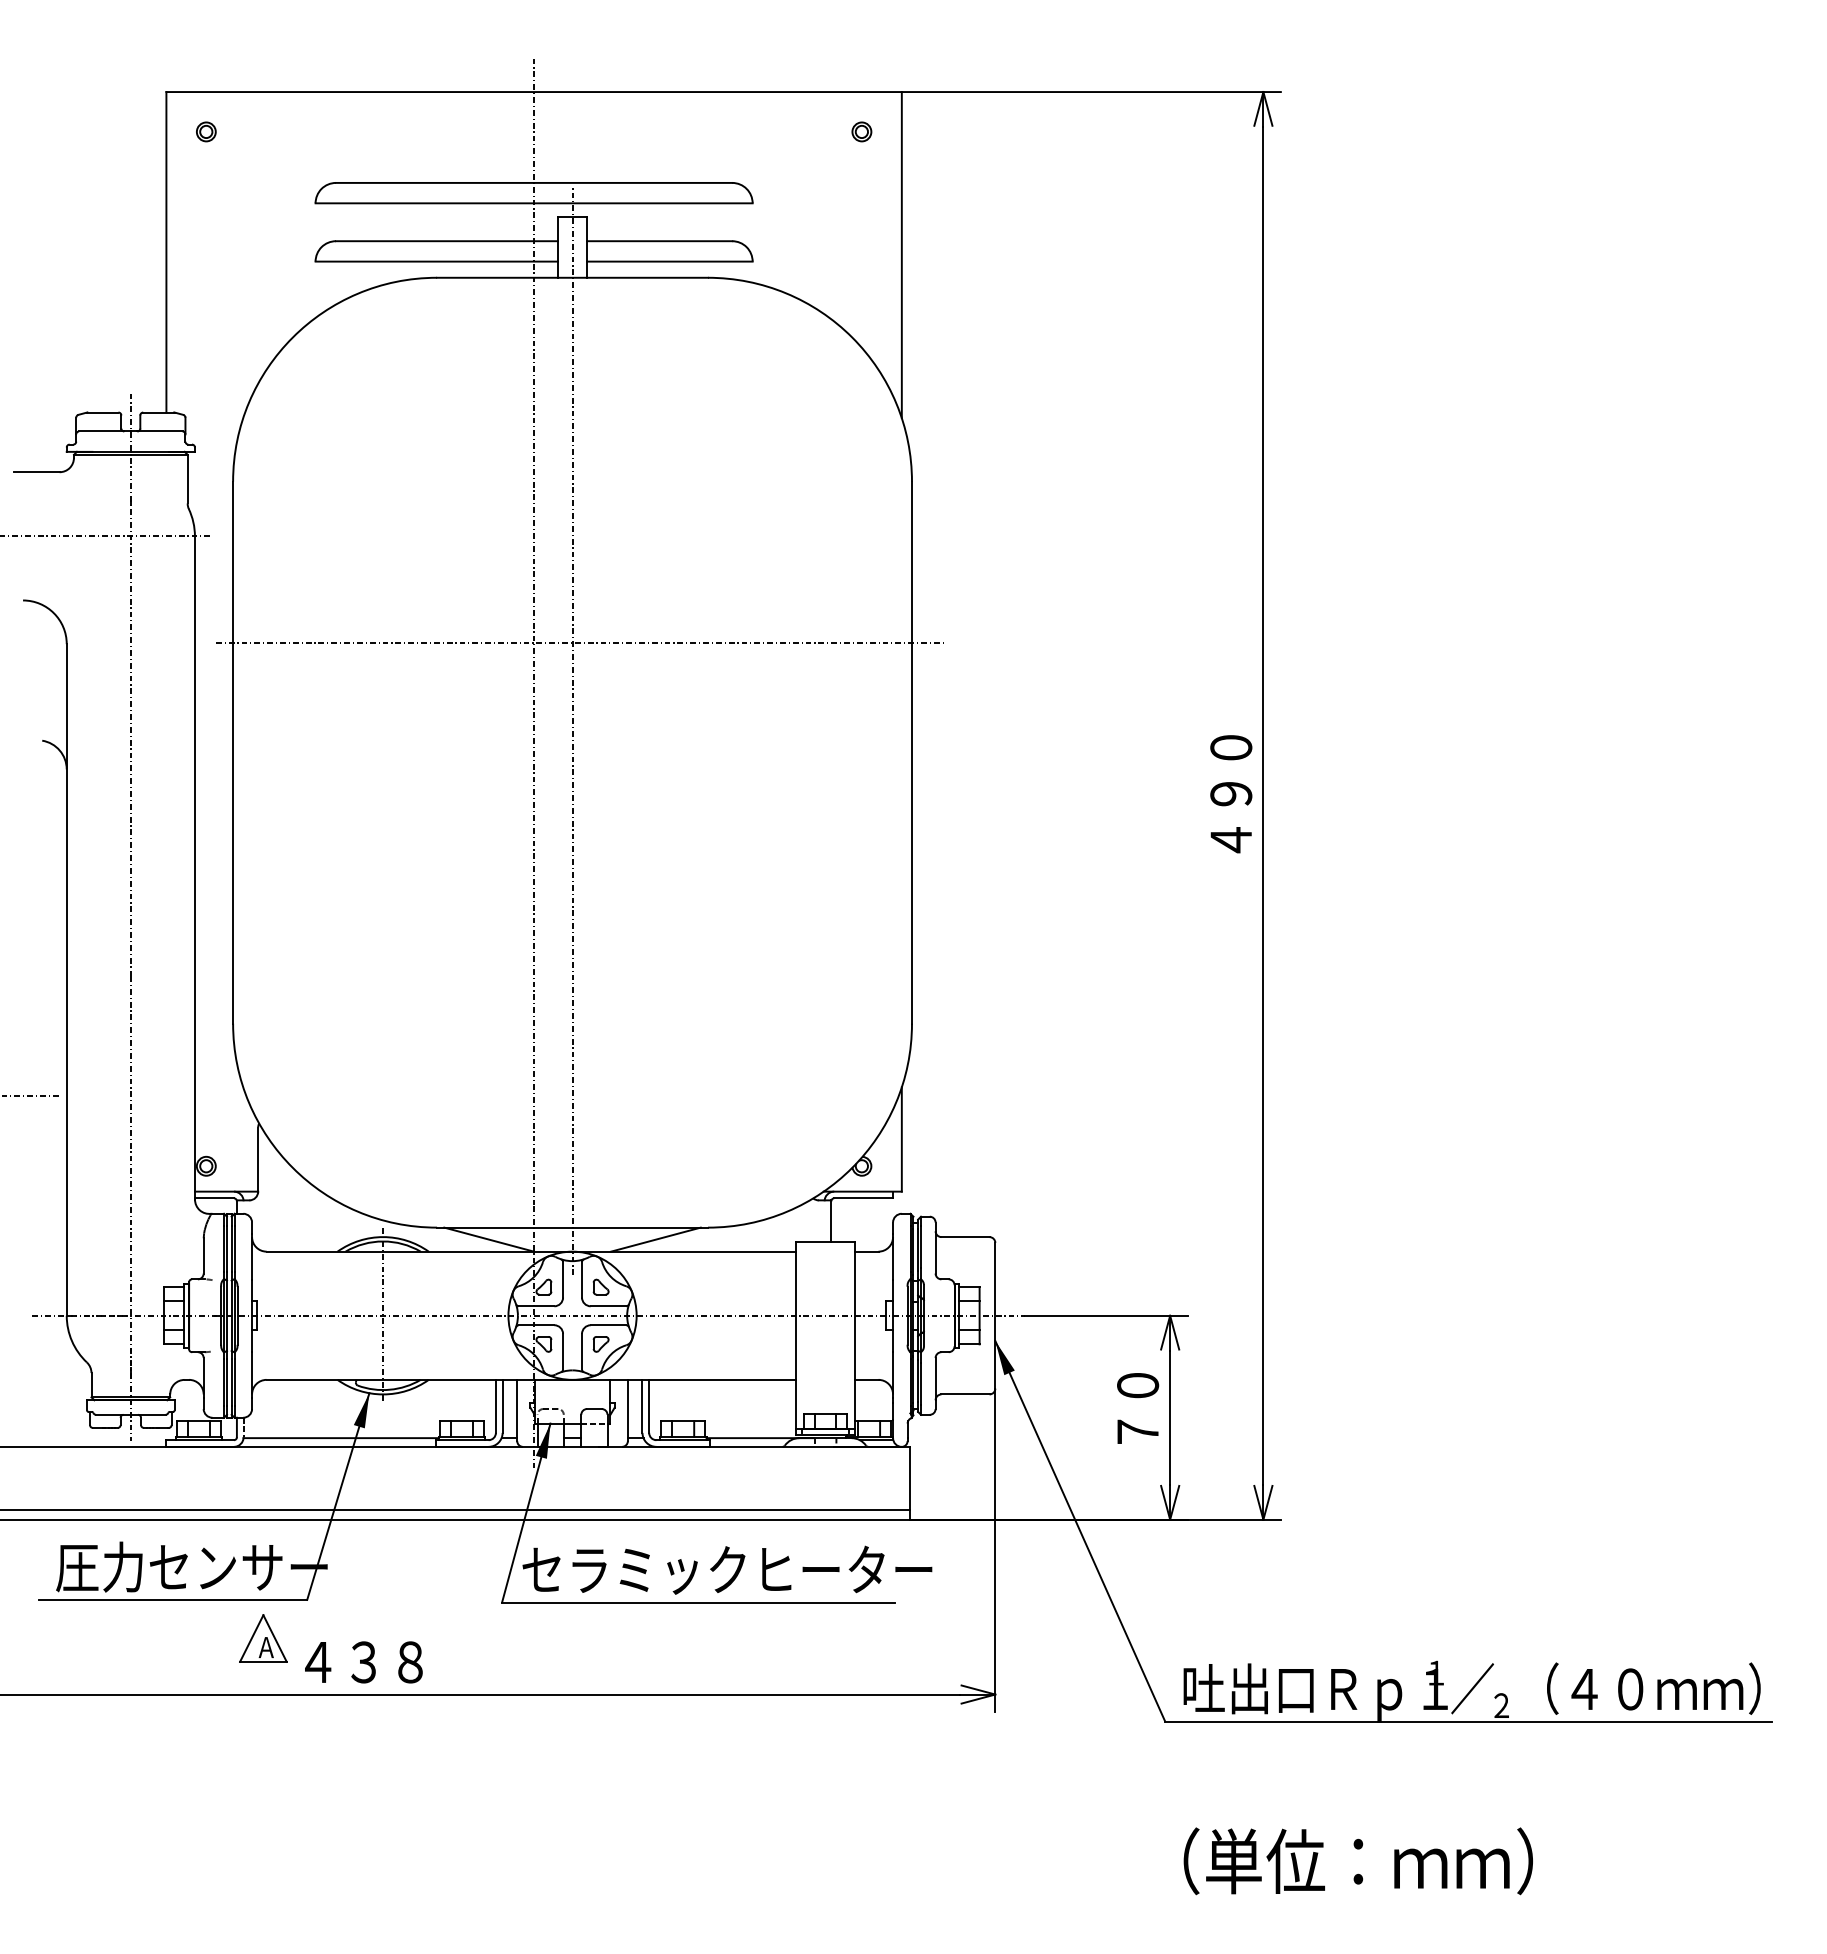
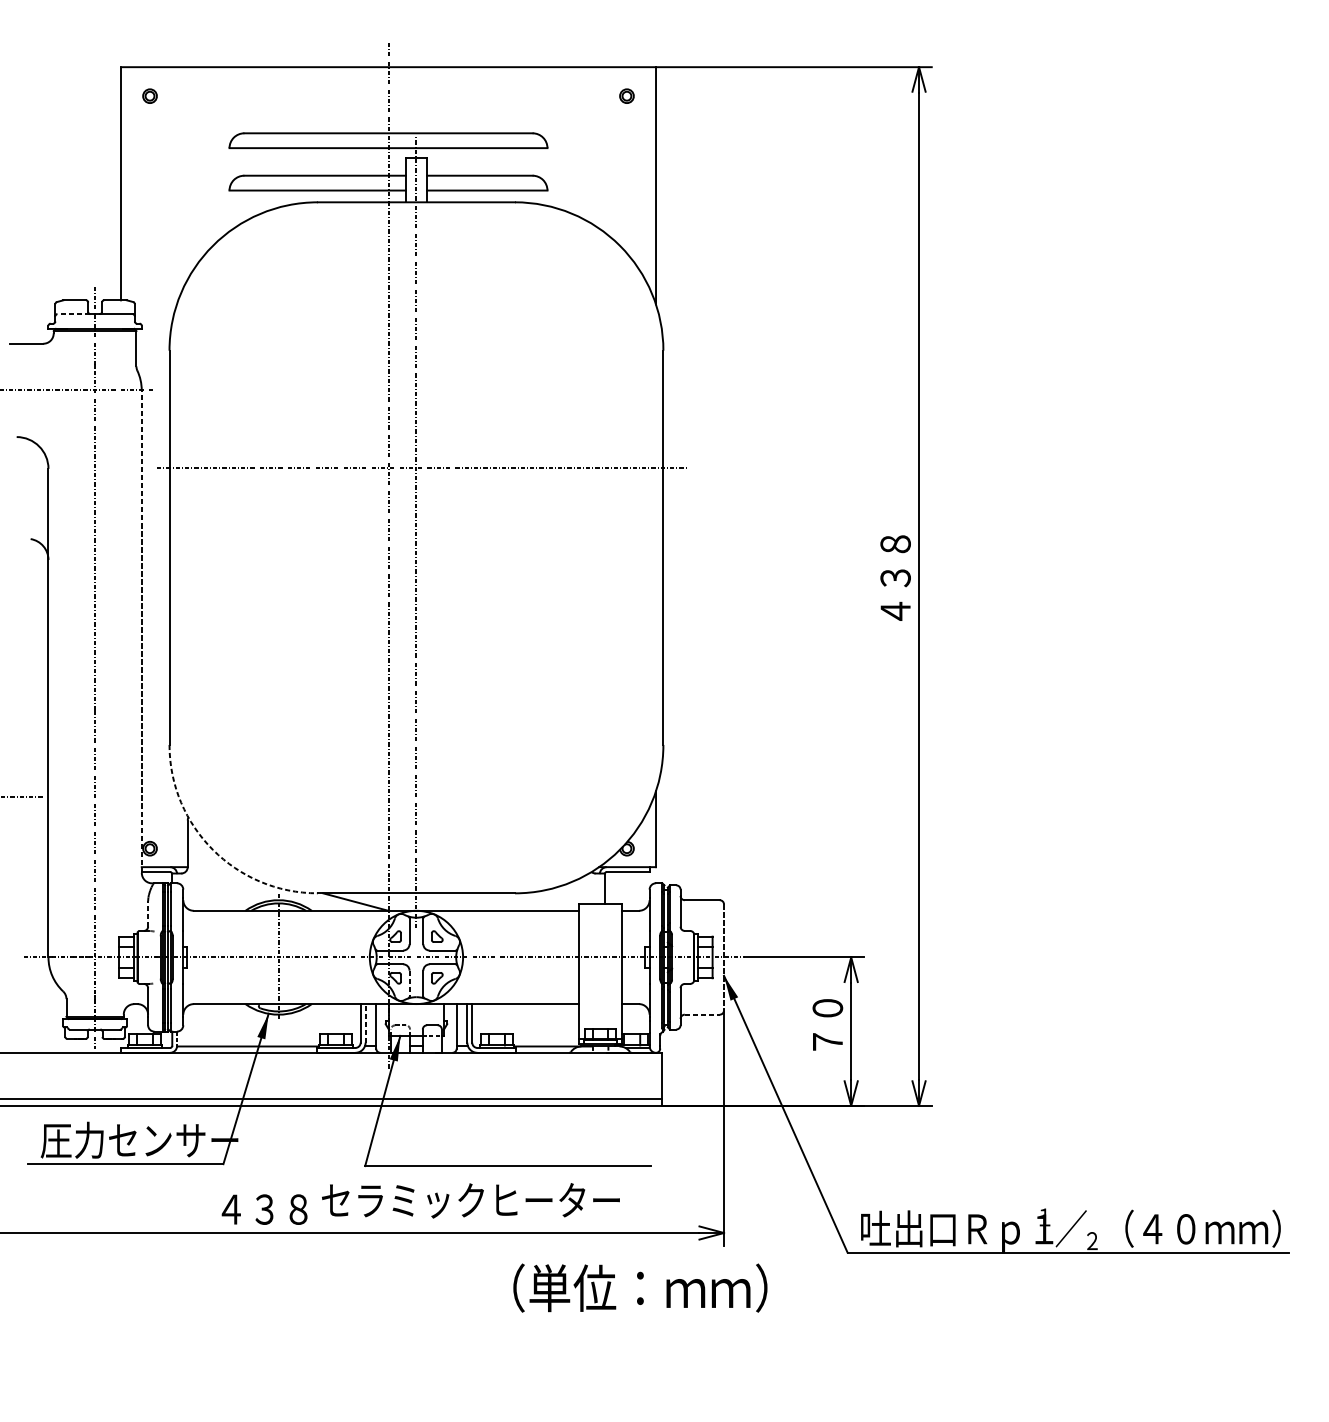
line: (101, 431) -> (73, 314), solid -> dashed
text: (1231, 770) -> (895, 560), ４９０ -> ４３８
line: (194, 867) -> (141, 631), solid -> dashed
arc: (292, 1167) -> (212, 849), solid -> dashed
line: (655, 1239) -> (476, 901), removed
line: (203, 1255) -> (147, 913), solid -> dashed
line: (995, 1315) -> (724, 957), solid -> dashed
line: (563, 1351) -> (409, 983), solid -> dashed
line: (965, 1394) -> (702, 1014), solid -> dashed
line: (502, 1406) -> (365, 1023), solid -> dashed
text: (727, 1569) -> (470, 1200), moved
part: (263, 1638) -> (191, 1192), removed
text: (1357, 1861) -> (639, 1288), moved

